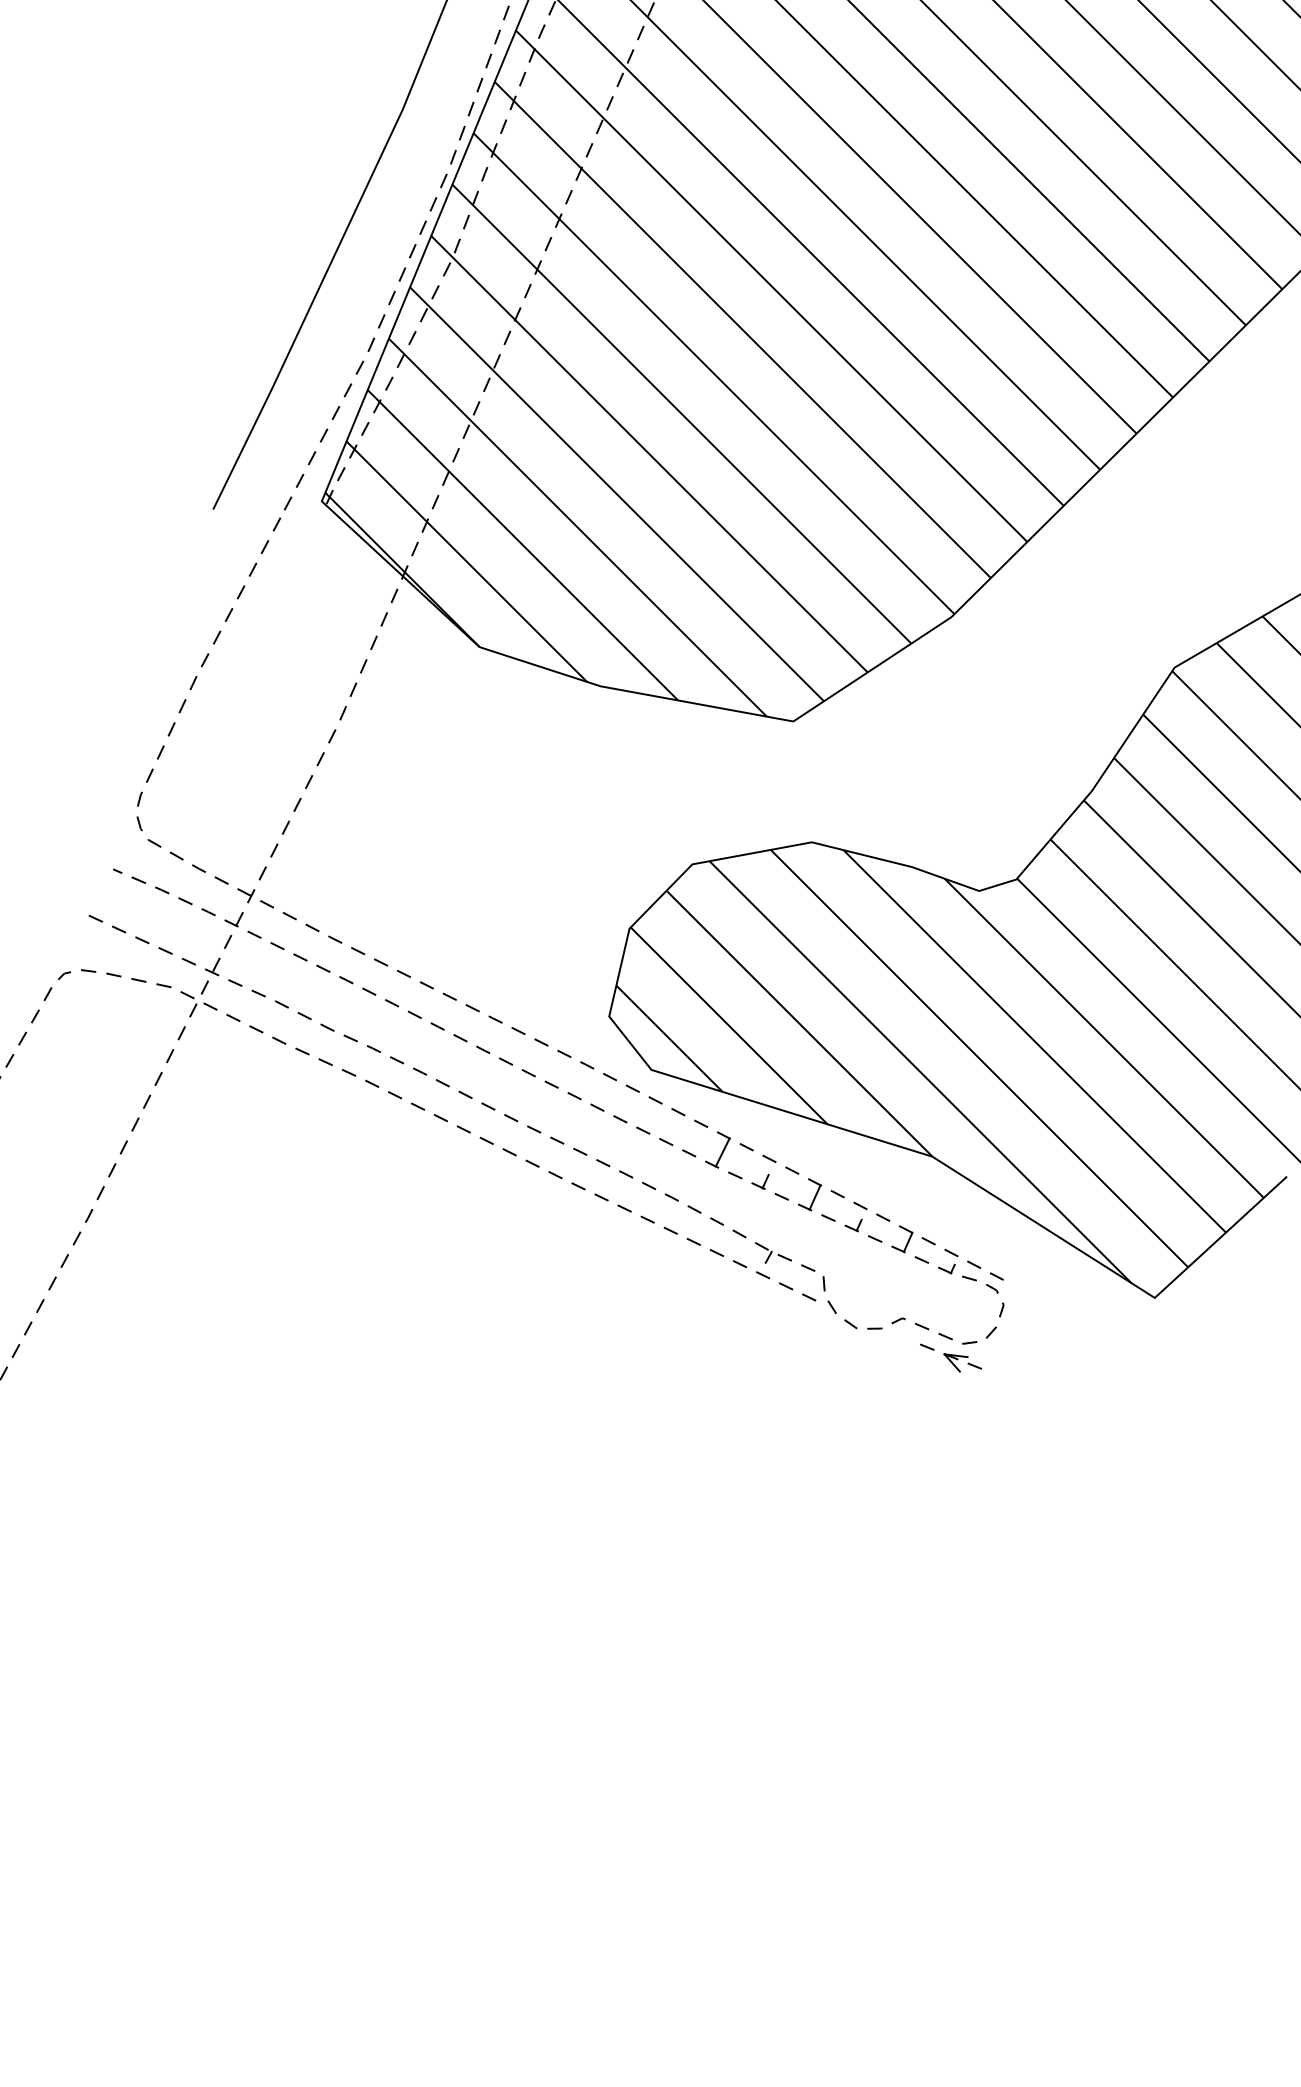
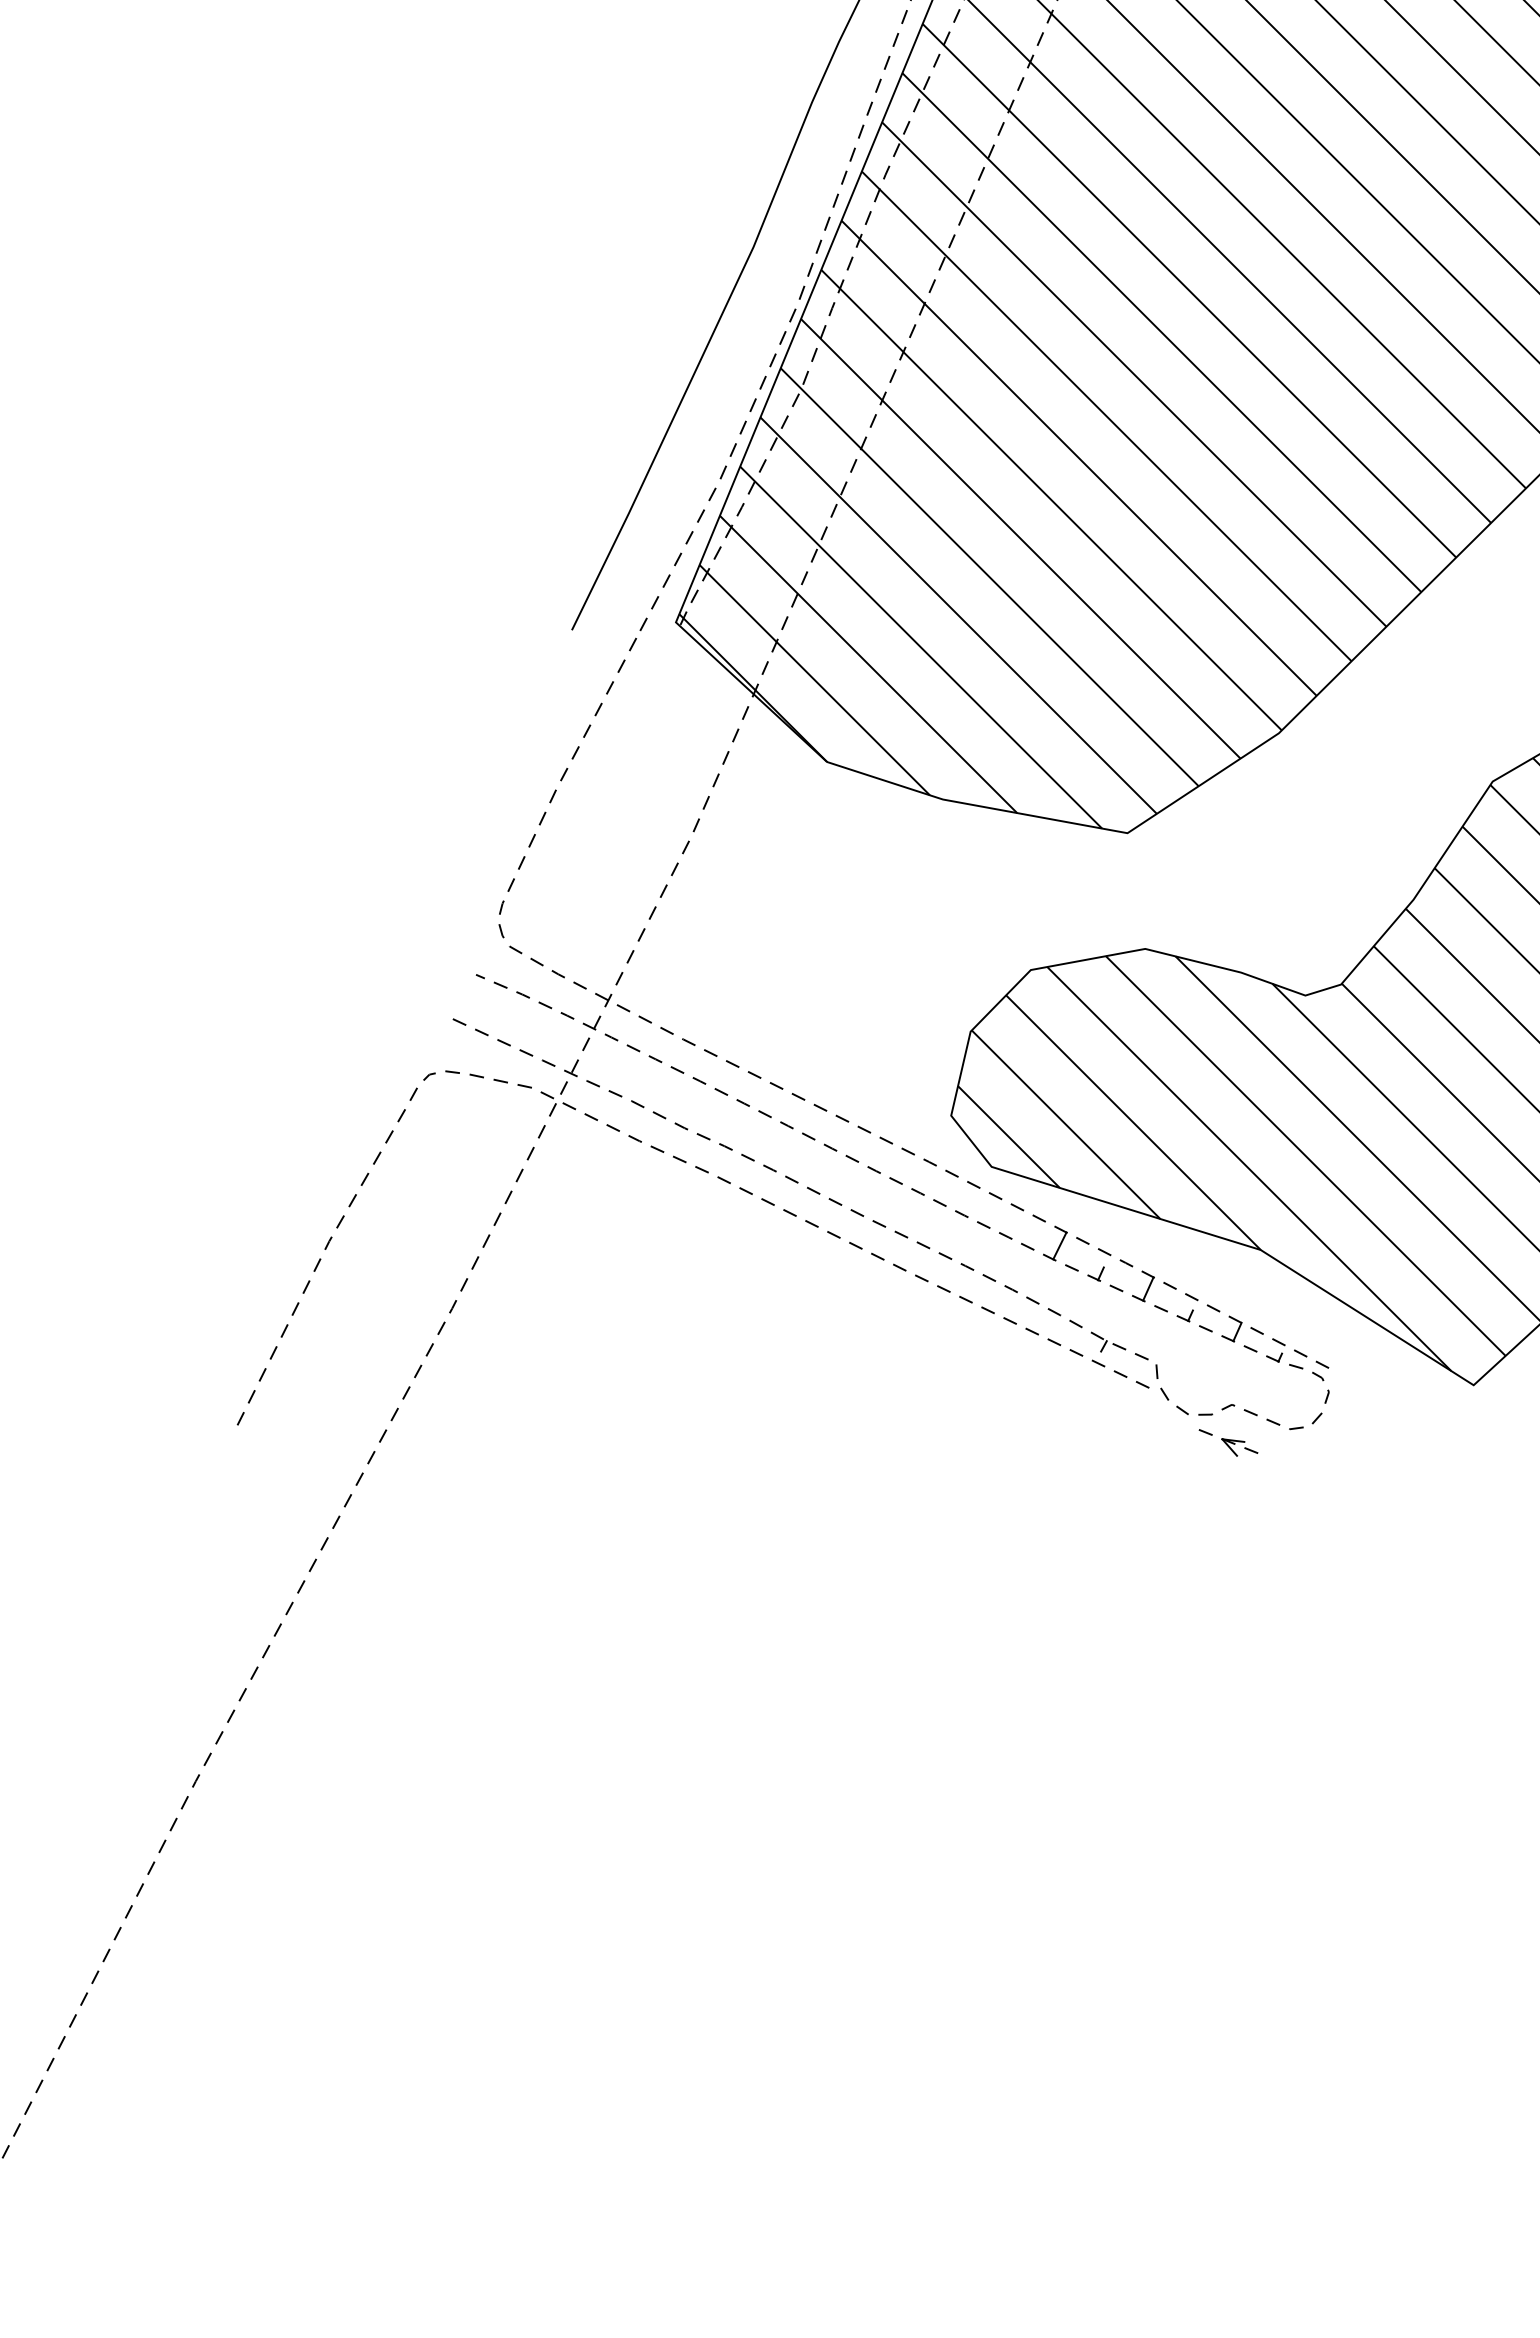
part: (950, 1357) -> (1228, 1442), moved

